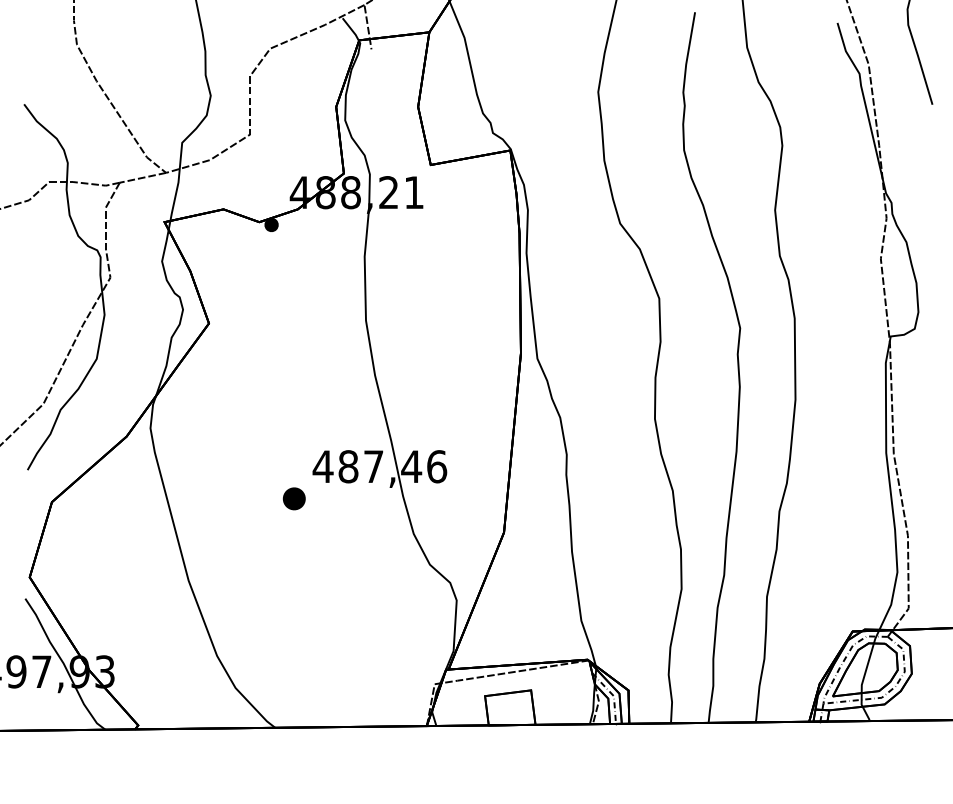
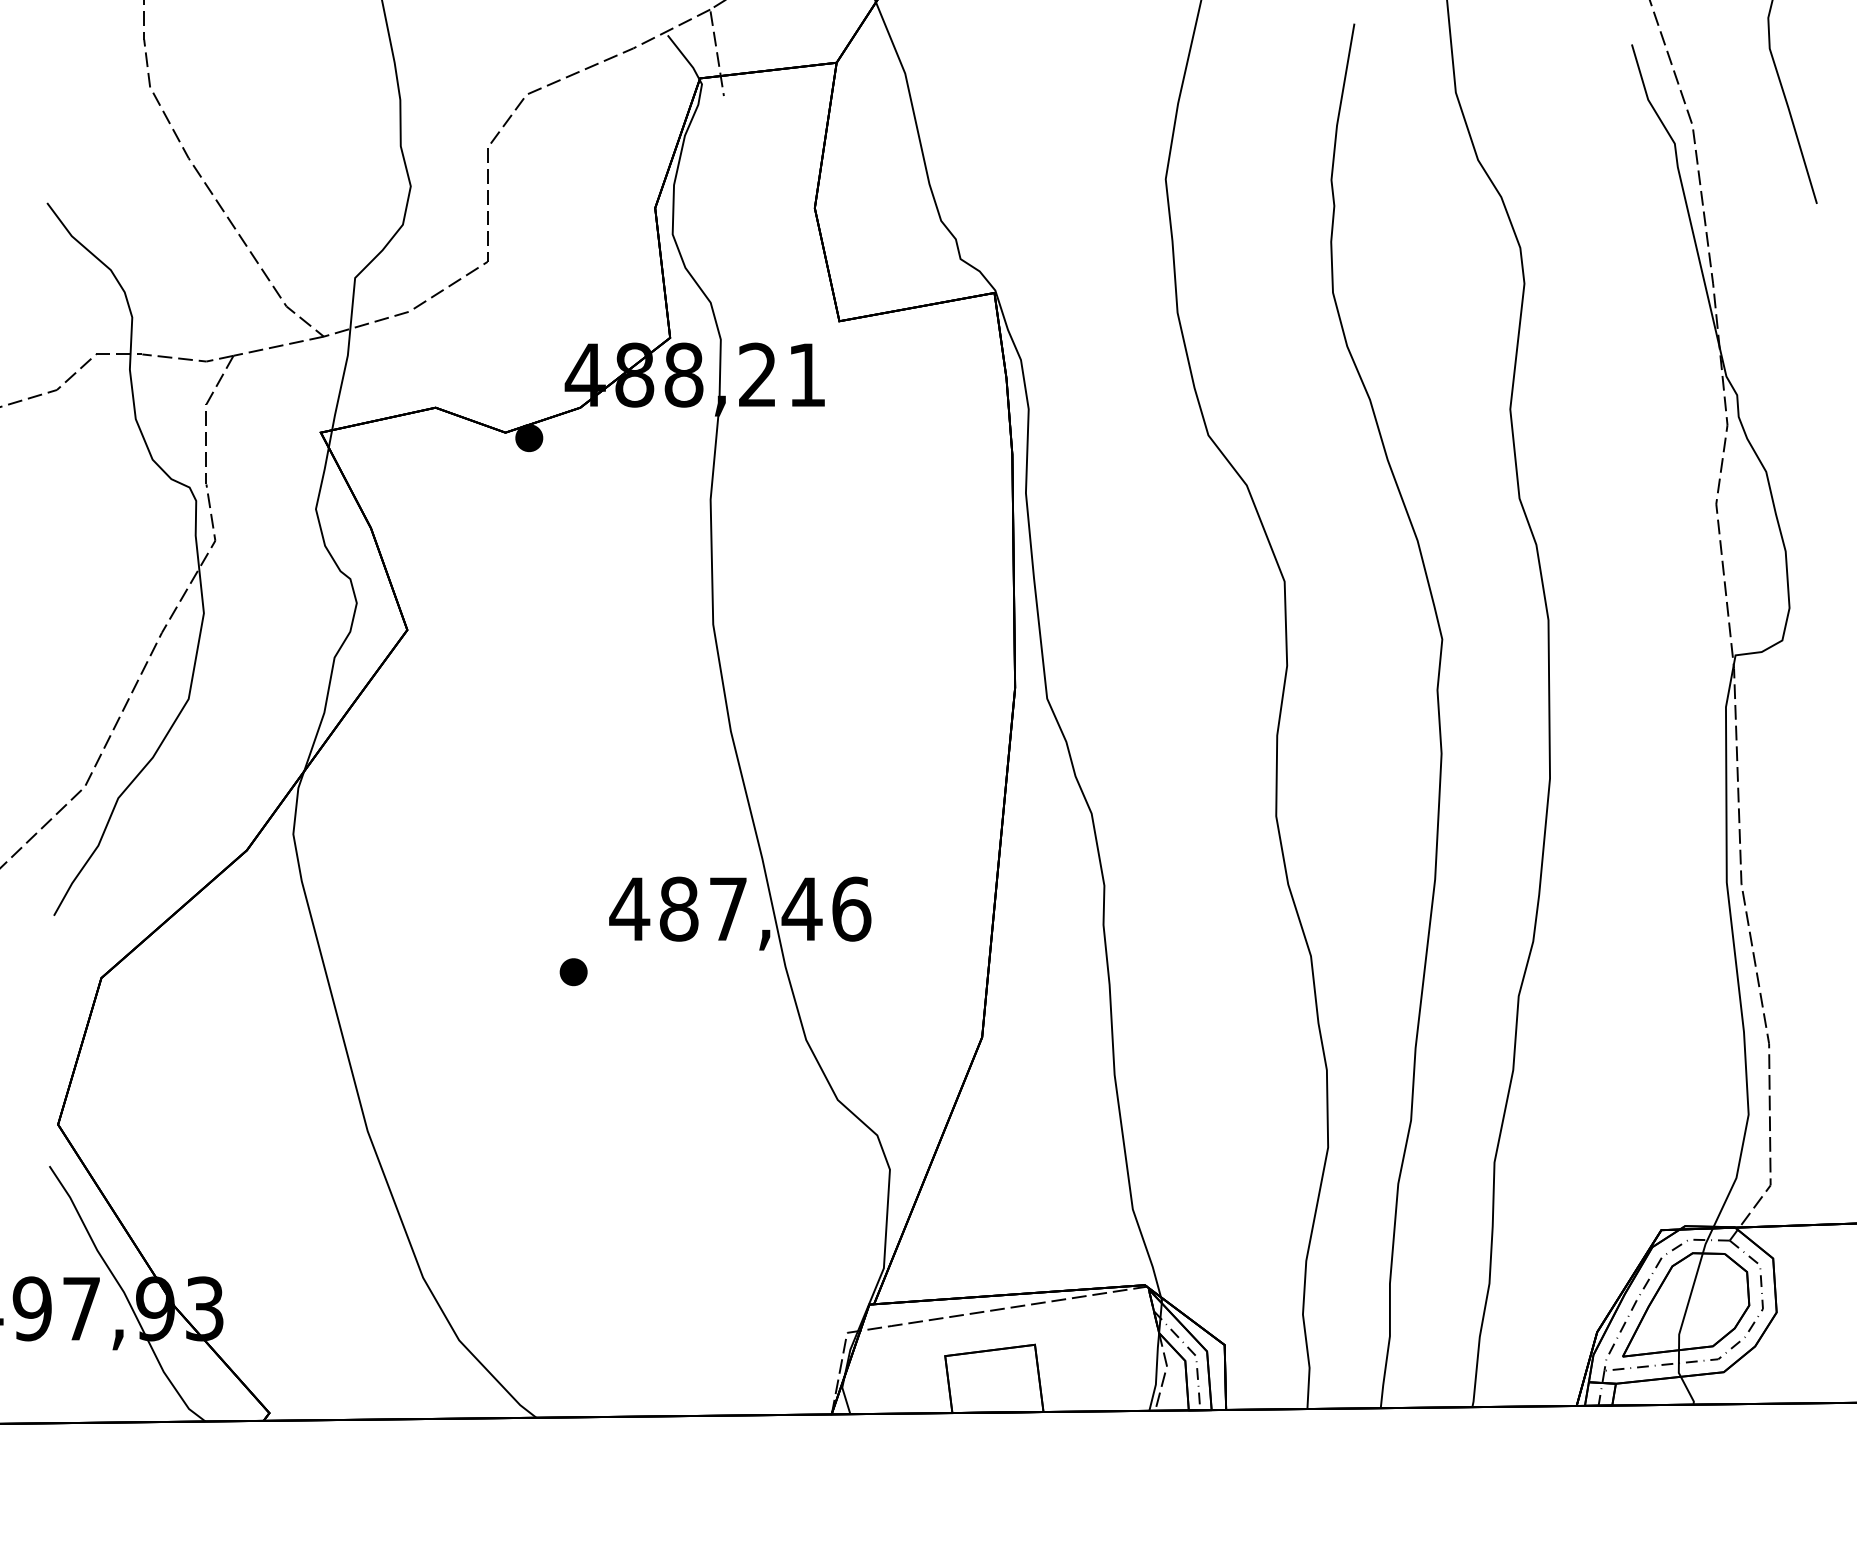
part: (294, 499) -> (573, 972), size x0.62

